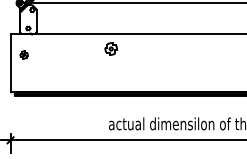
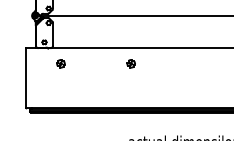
part: (110, 48) -> (130, 63), size x0.62
part: (23, 54) -> (60, 63), moved

